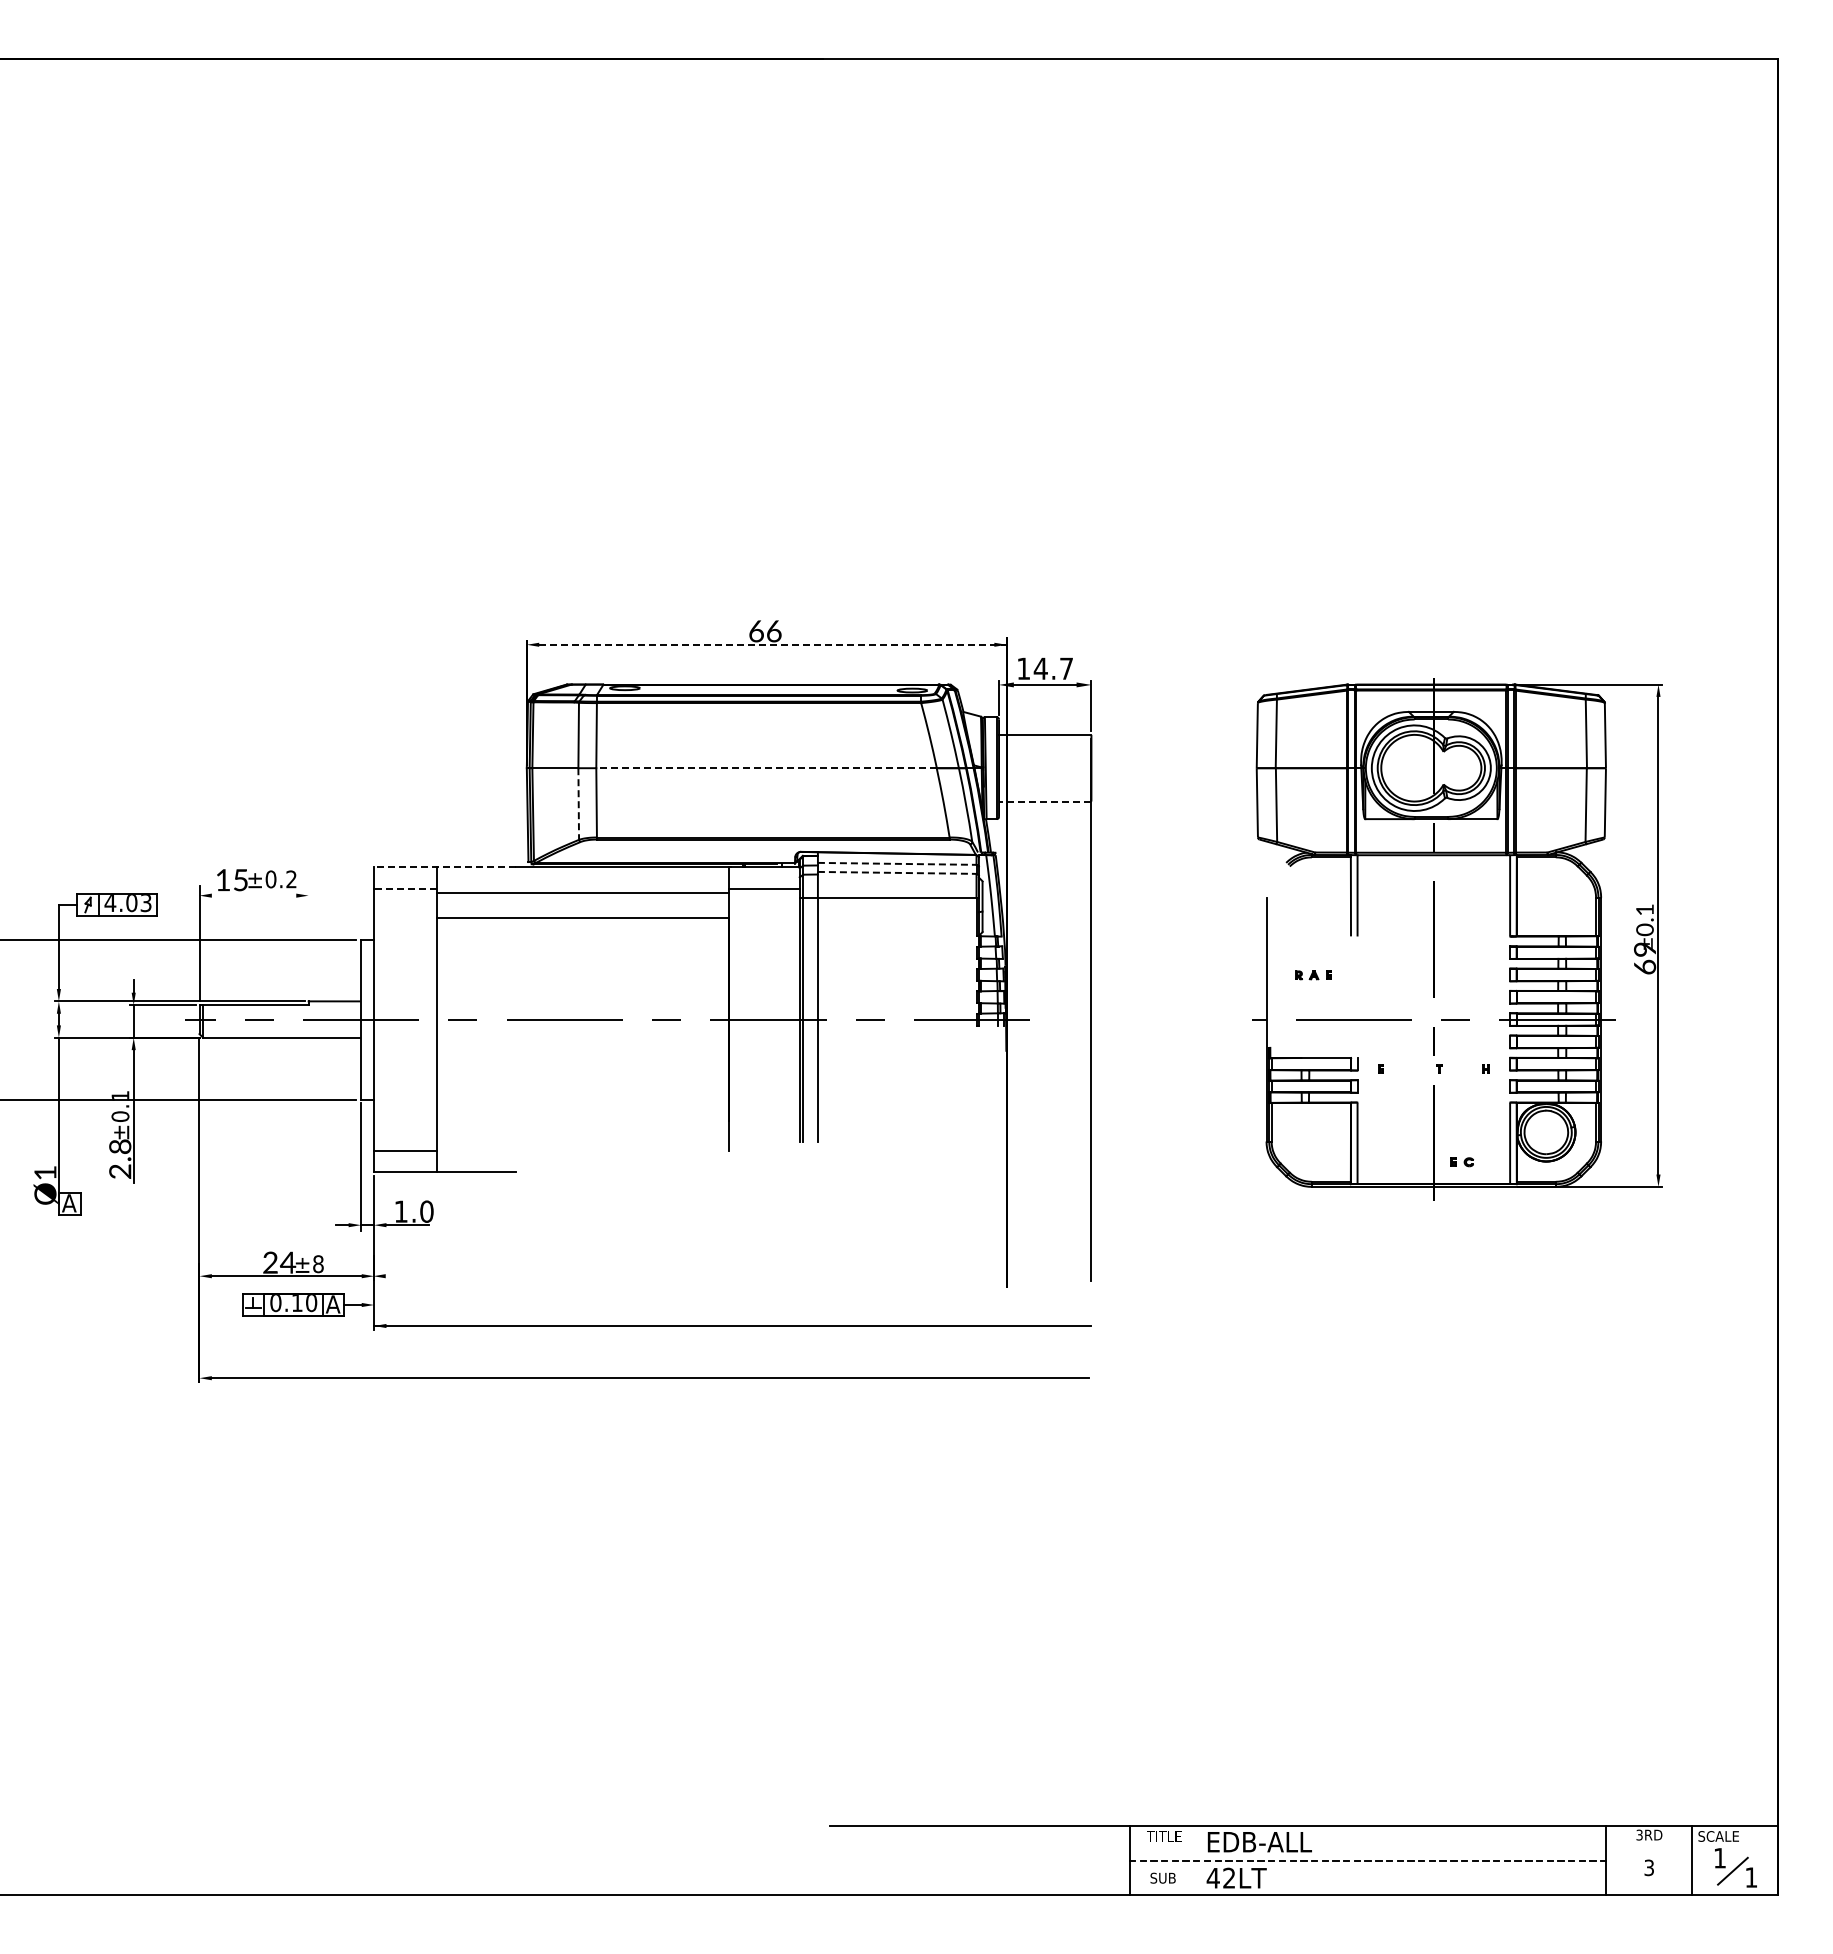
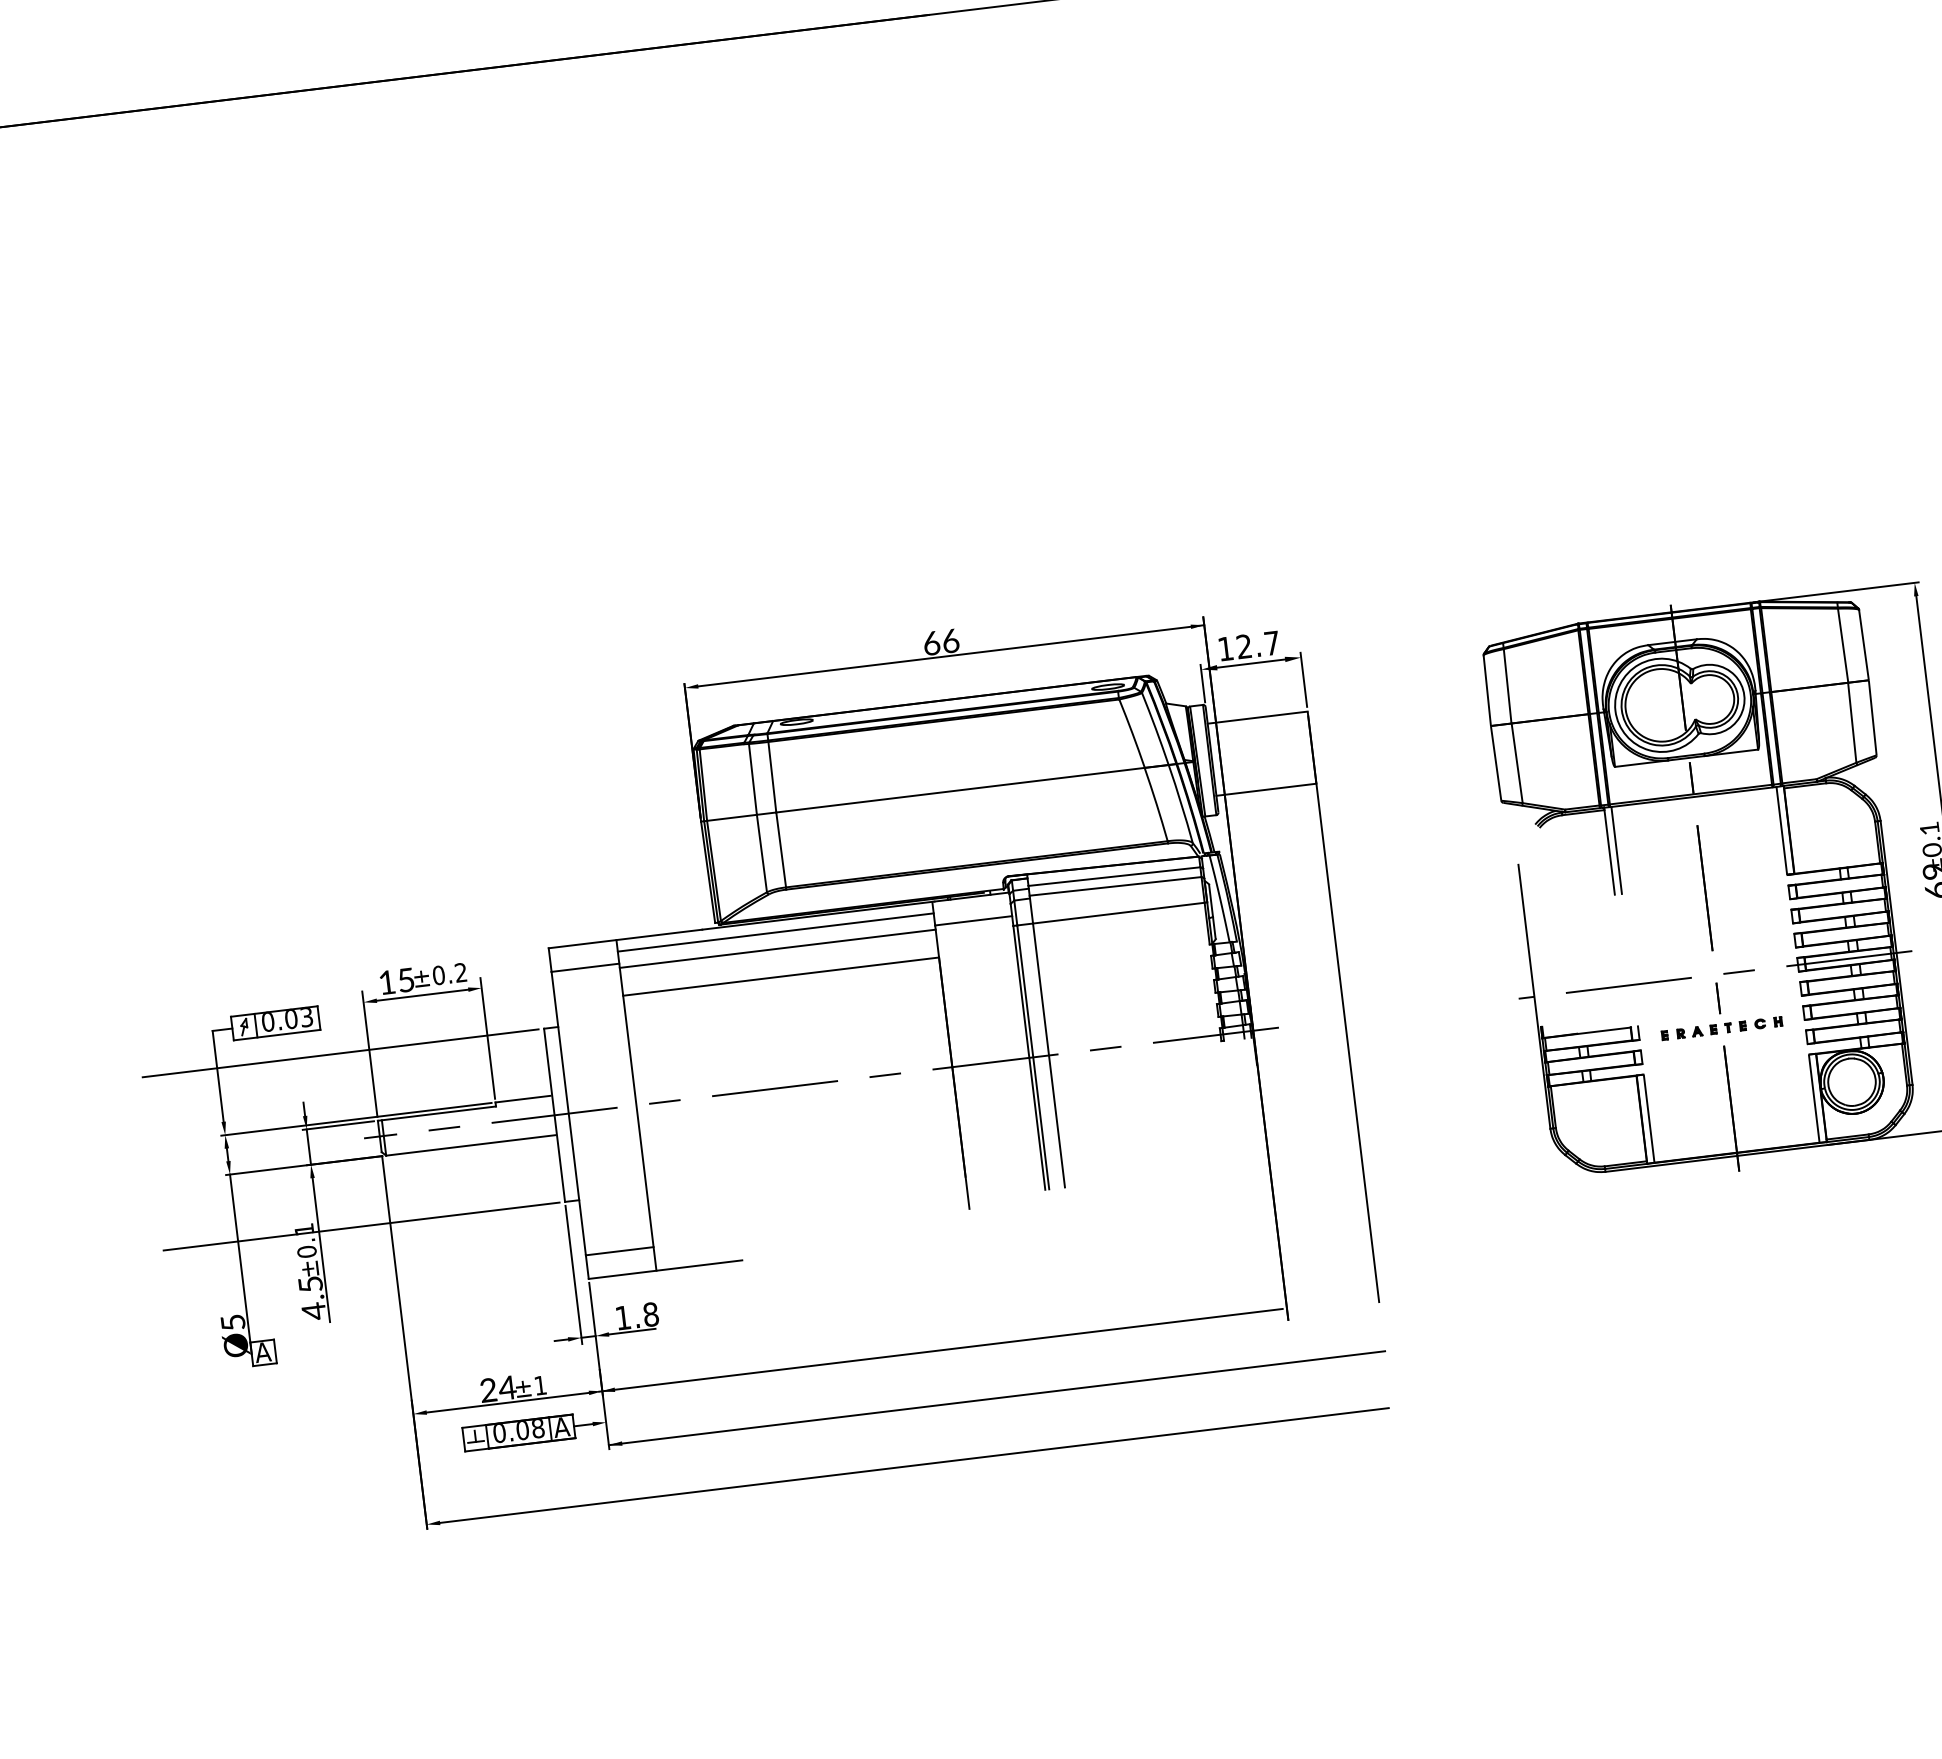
line: (772, 644) -> (950, 655), dashed -> solid
text: (1040, 668) -> (1243, 646), 14.7 -> 12.7
line: (766, 768) -> (960, 790), dashed -> solid
line: (1044, 801) -> (1265, 789), dashed -> solid
line: (578, 804) -> (761, 854), dashed -> solid
line: (897, 863) -> (1114, 876), dashed -> solid
line: (445, 866) -> (625, 938), dashed -> solid
line: (897, 872) -> (1115, 885), dashed -> solid
line: (582, 877) -> (775, 932), added
line: (404, 888) -> (584, 967), dashed -> solid
line: (253, 895) -> (421, 995), added
text: (110, 903) -> (268, 1022), 4.03 -> 0.03
line: (308, 941) -> (487, 1037), added
part: (1313, 975) -> (1696, 1031), moved
text: (120, 1159) -> (312, 1298), 2.8 -> 4.5
part: (1461, 1162) -> (1751, 1025), moved
text: (45, 1172) -> (233, 1322), Ø1 -> Ø5
text: (426, 1211) -> (650, 1314), 1.0 -> 1.8
text: (318, 1264) -> (540, 1385), ±8 -> ±1
line: (686, 1276) -> (940, 1350), added
text: (304, 1303) -> (530, 1429), 0.10 -> 0.08

